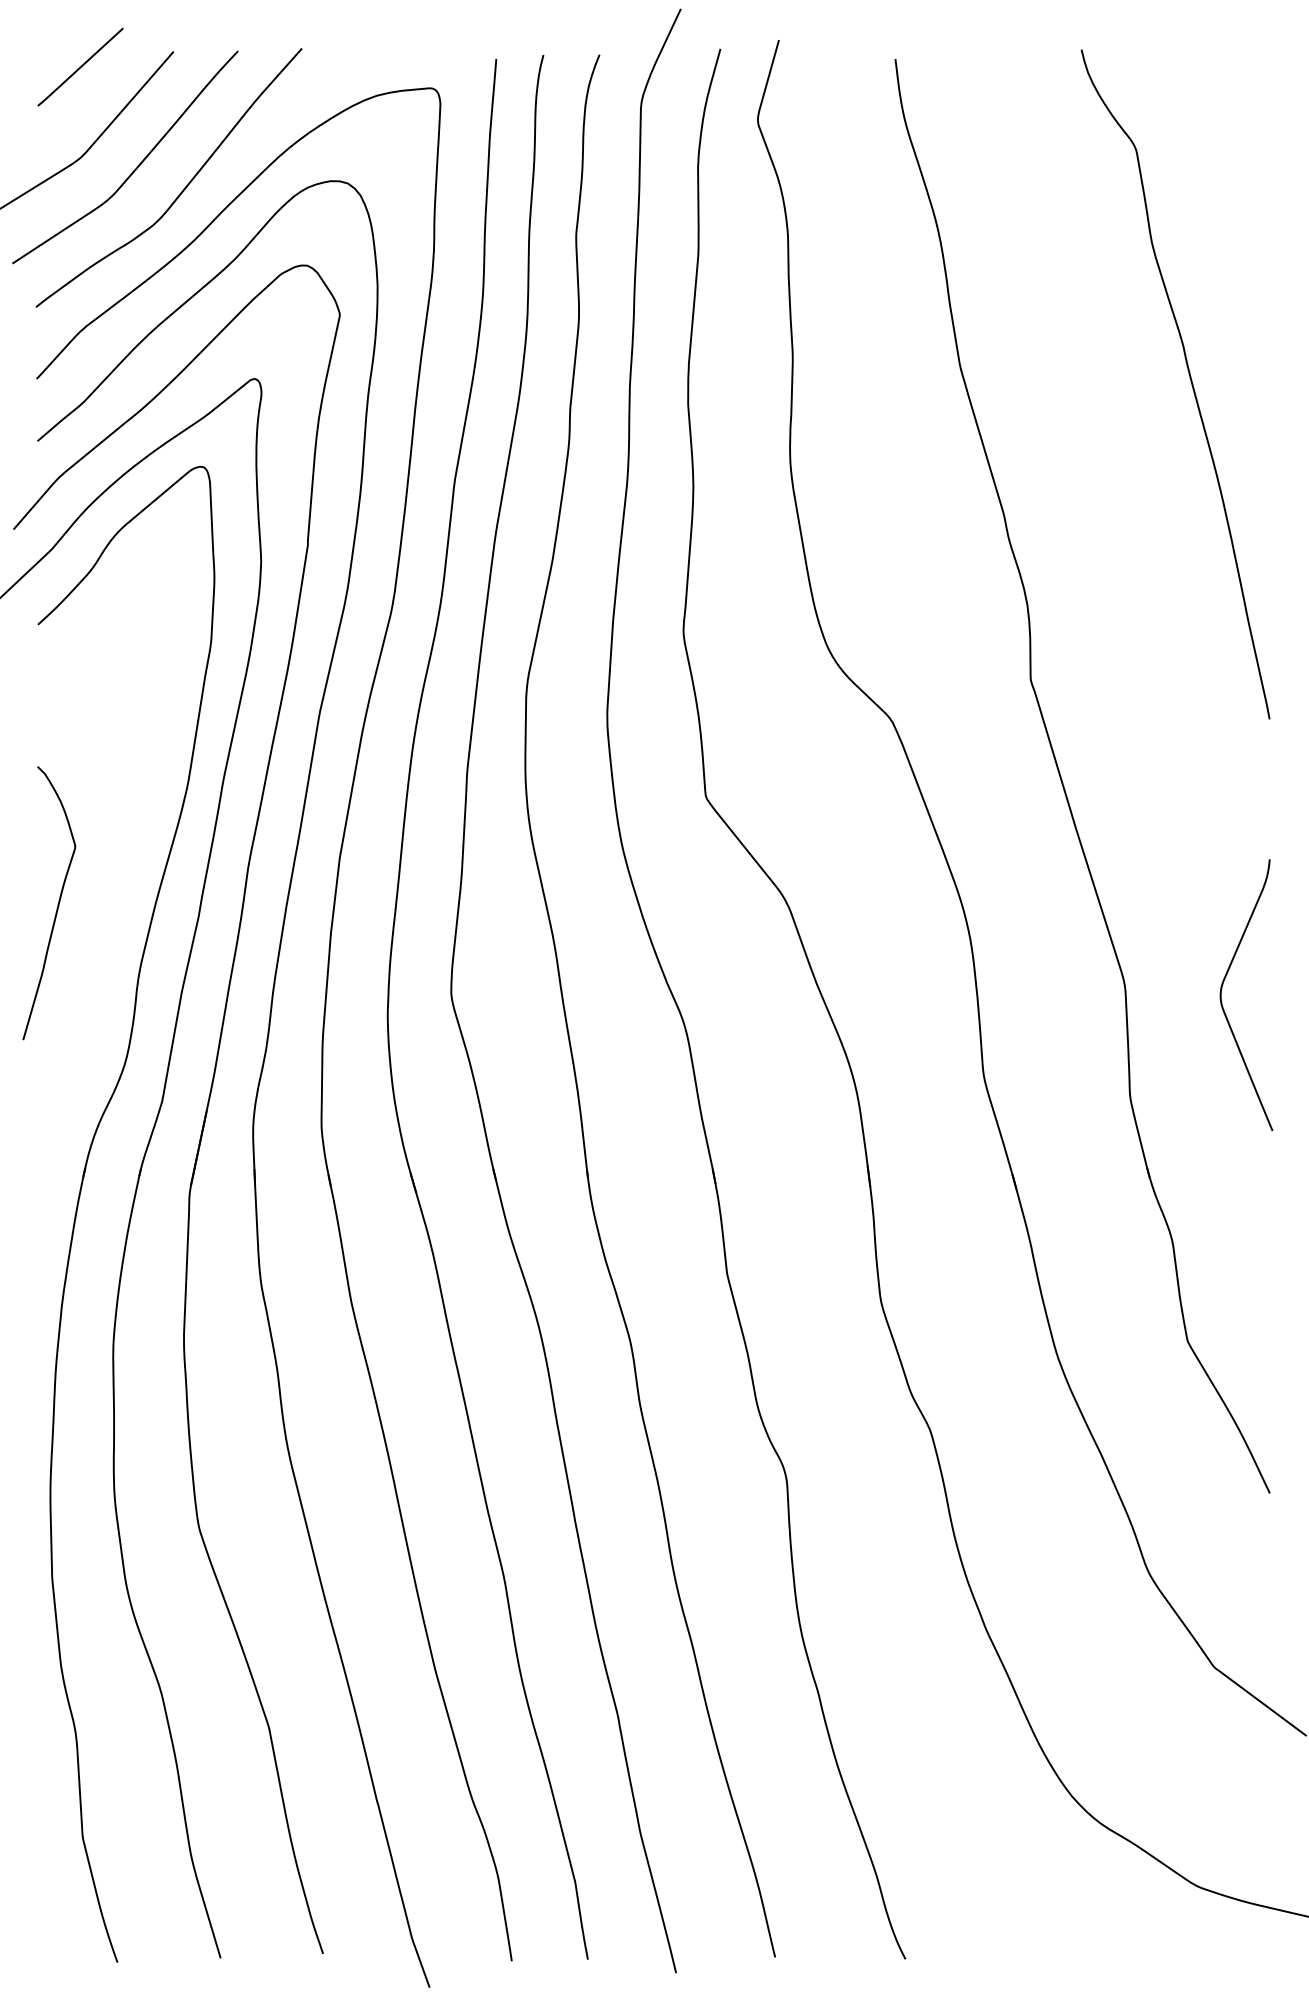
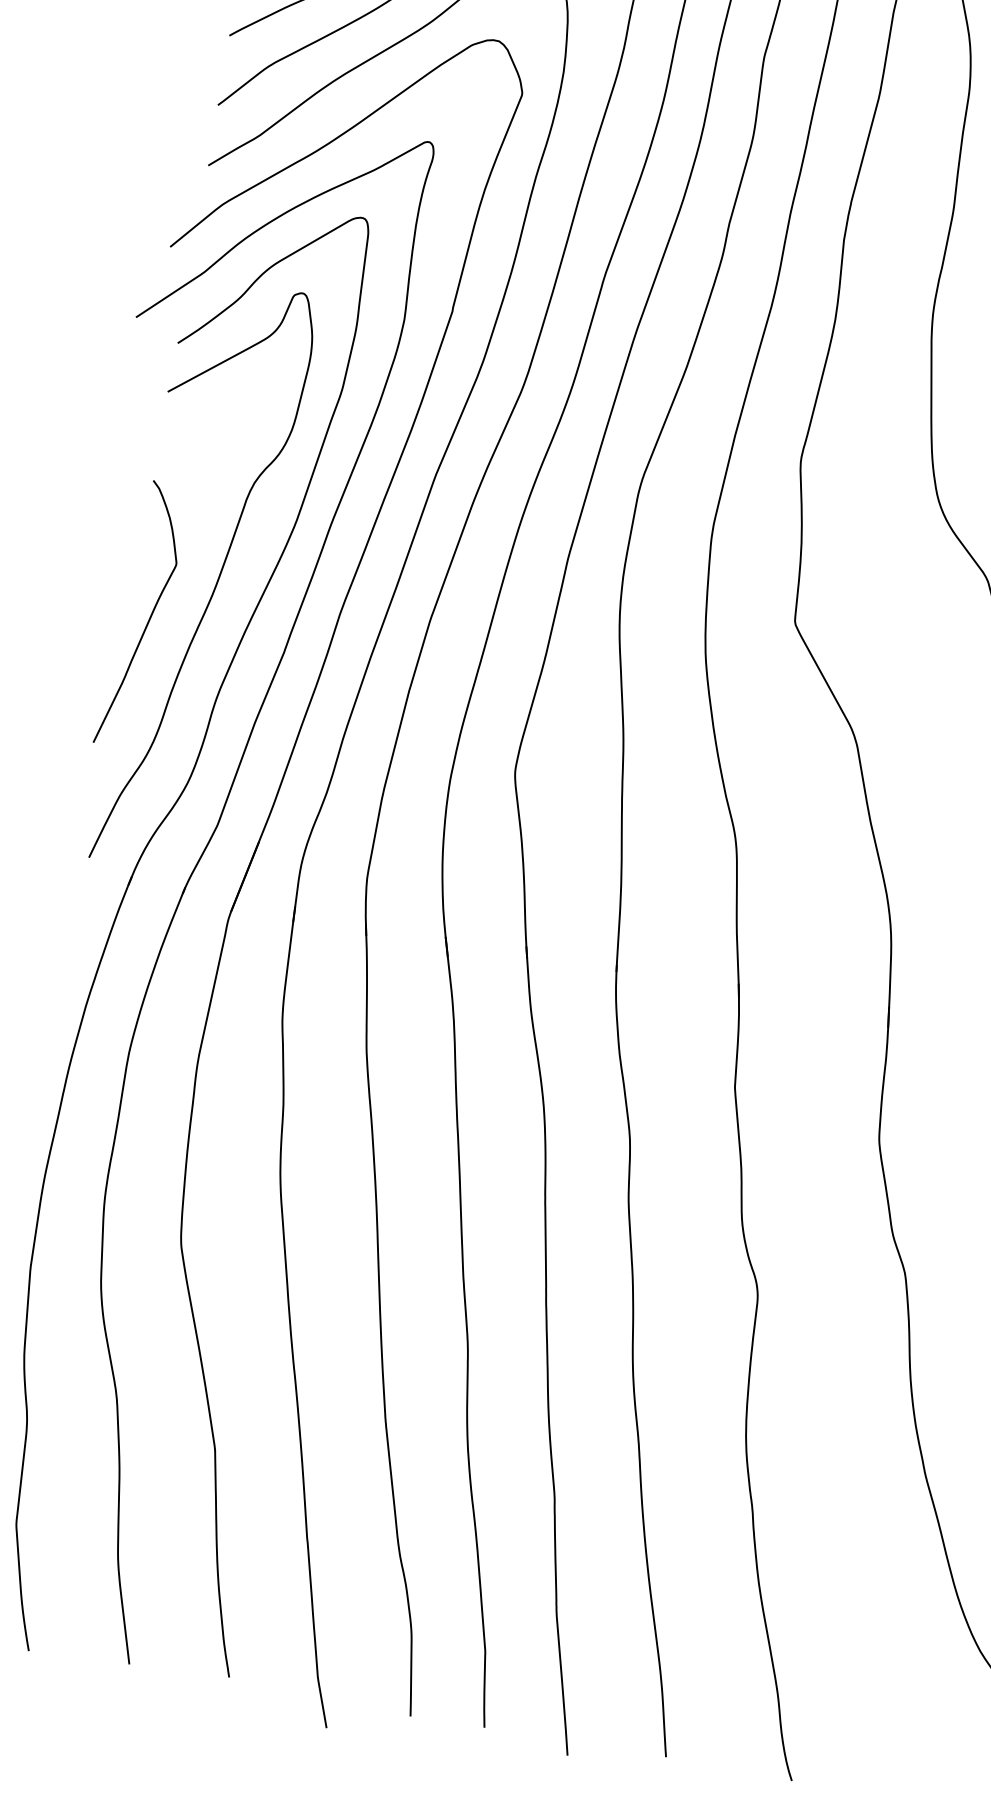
curve: (118, 856) -> (216, 581), added

